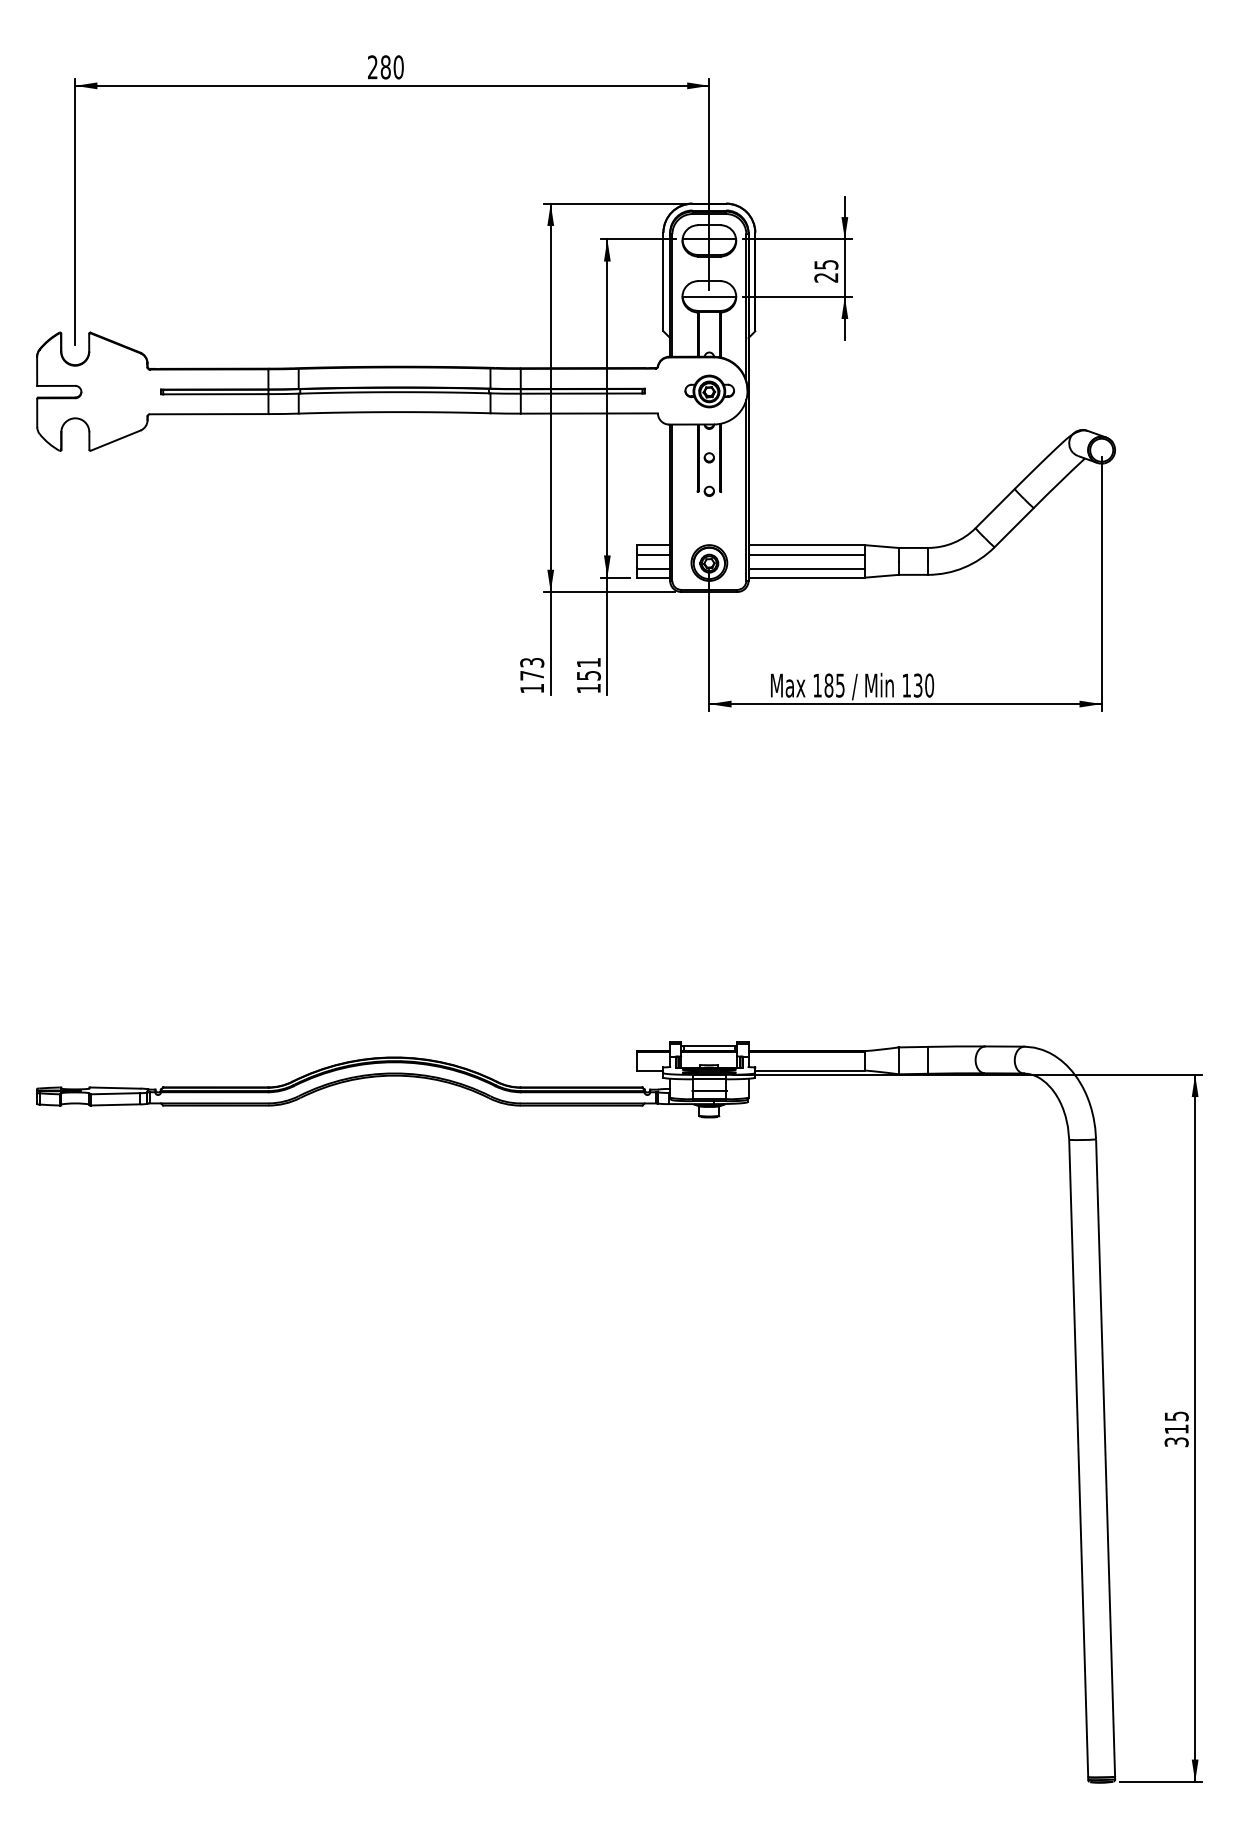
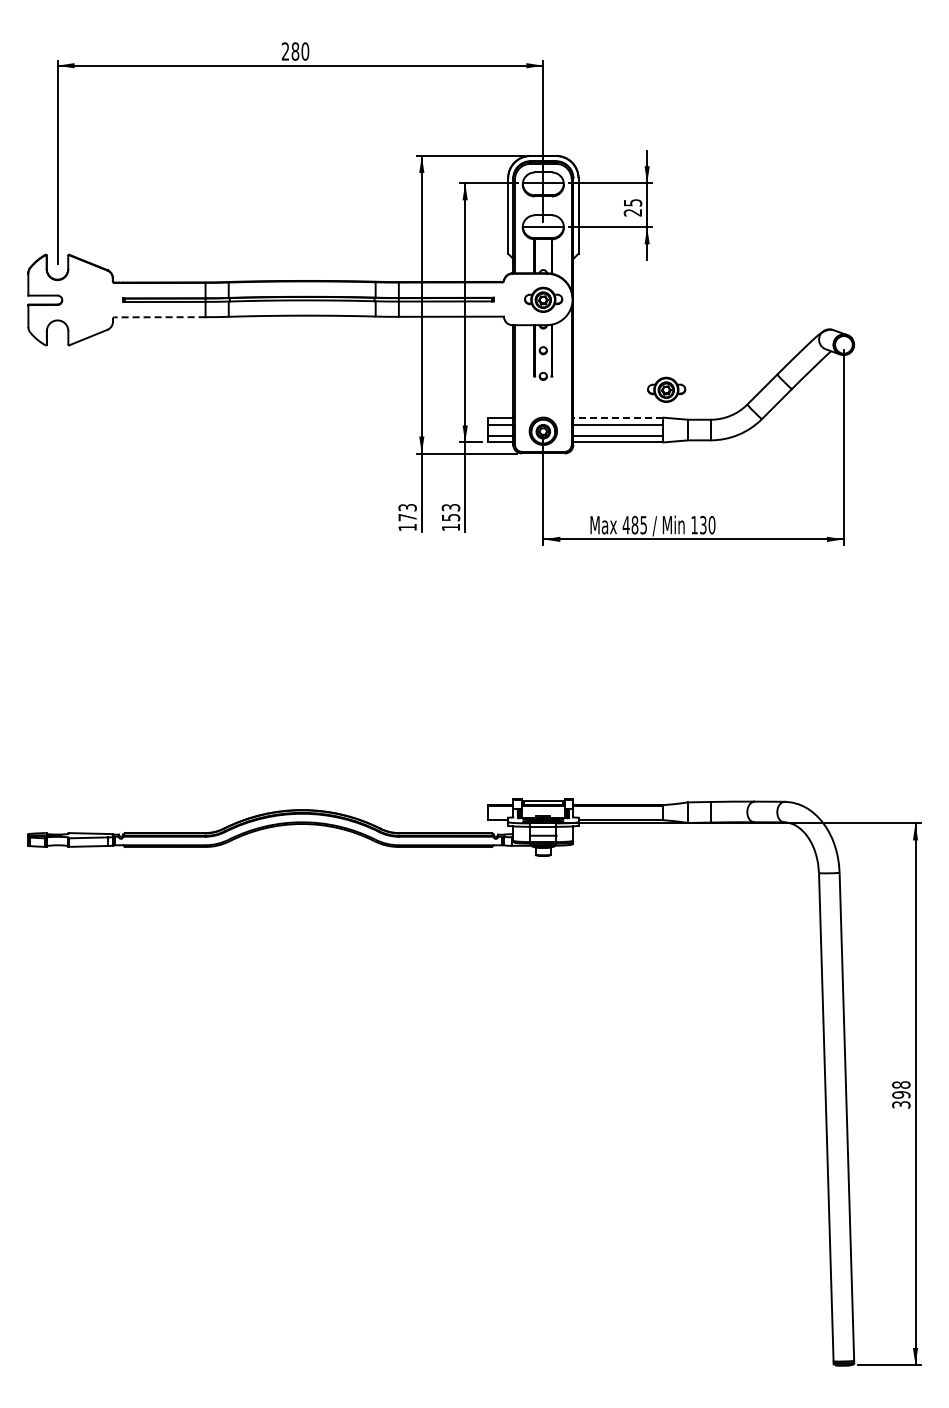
line: (208, 414) -> (159, 317), solid -> dashed
part: (870, 508) -> (666, 389), added
line: (807, 545) -> (618, 417), solid -> dashed
text: (588, 662) -> (450, 507), 151 -> 153
text: (816, 686) -> (625, 525), 185 -> 485
text: (1176, 1422) -> (901, 1089), 315 -> 398

